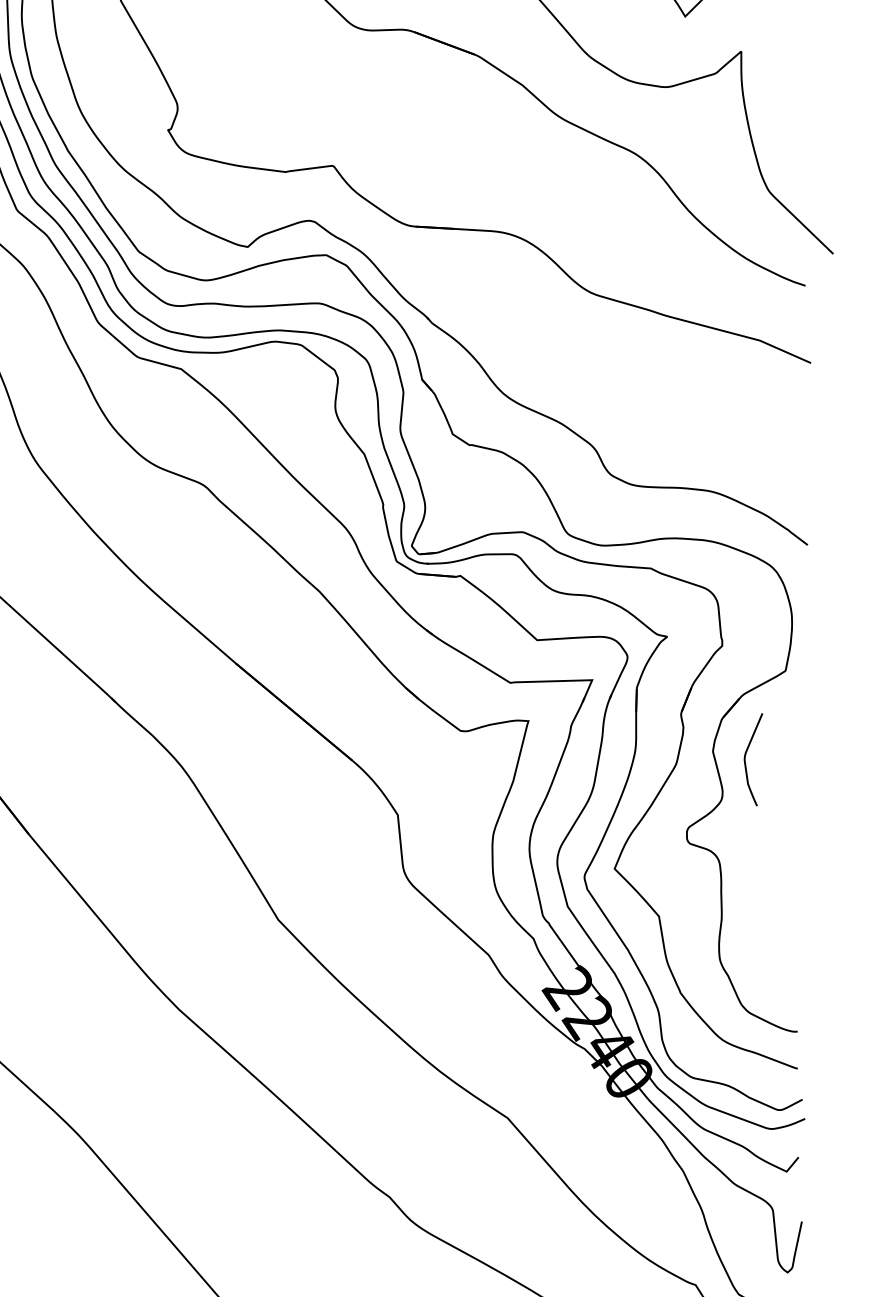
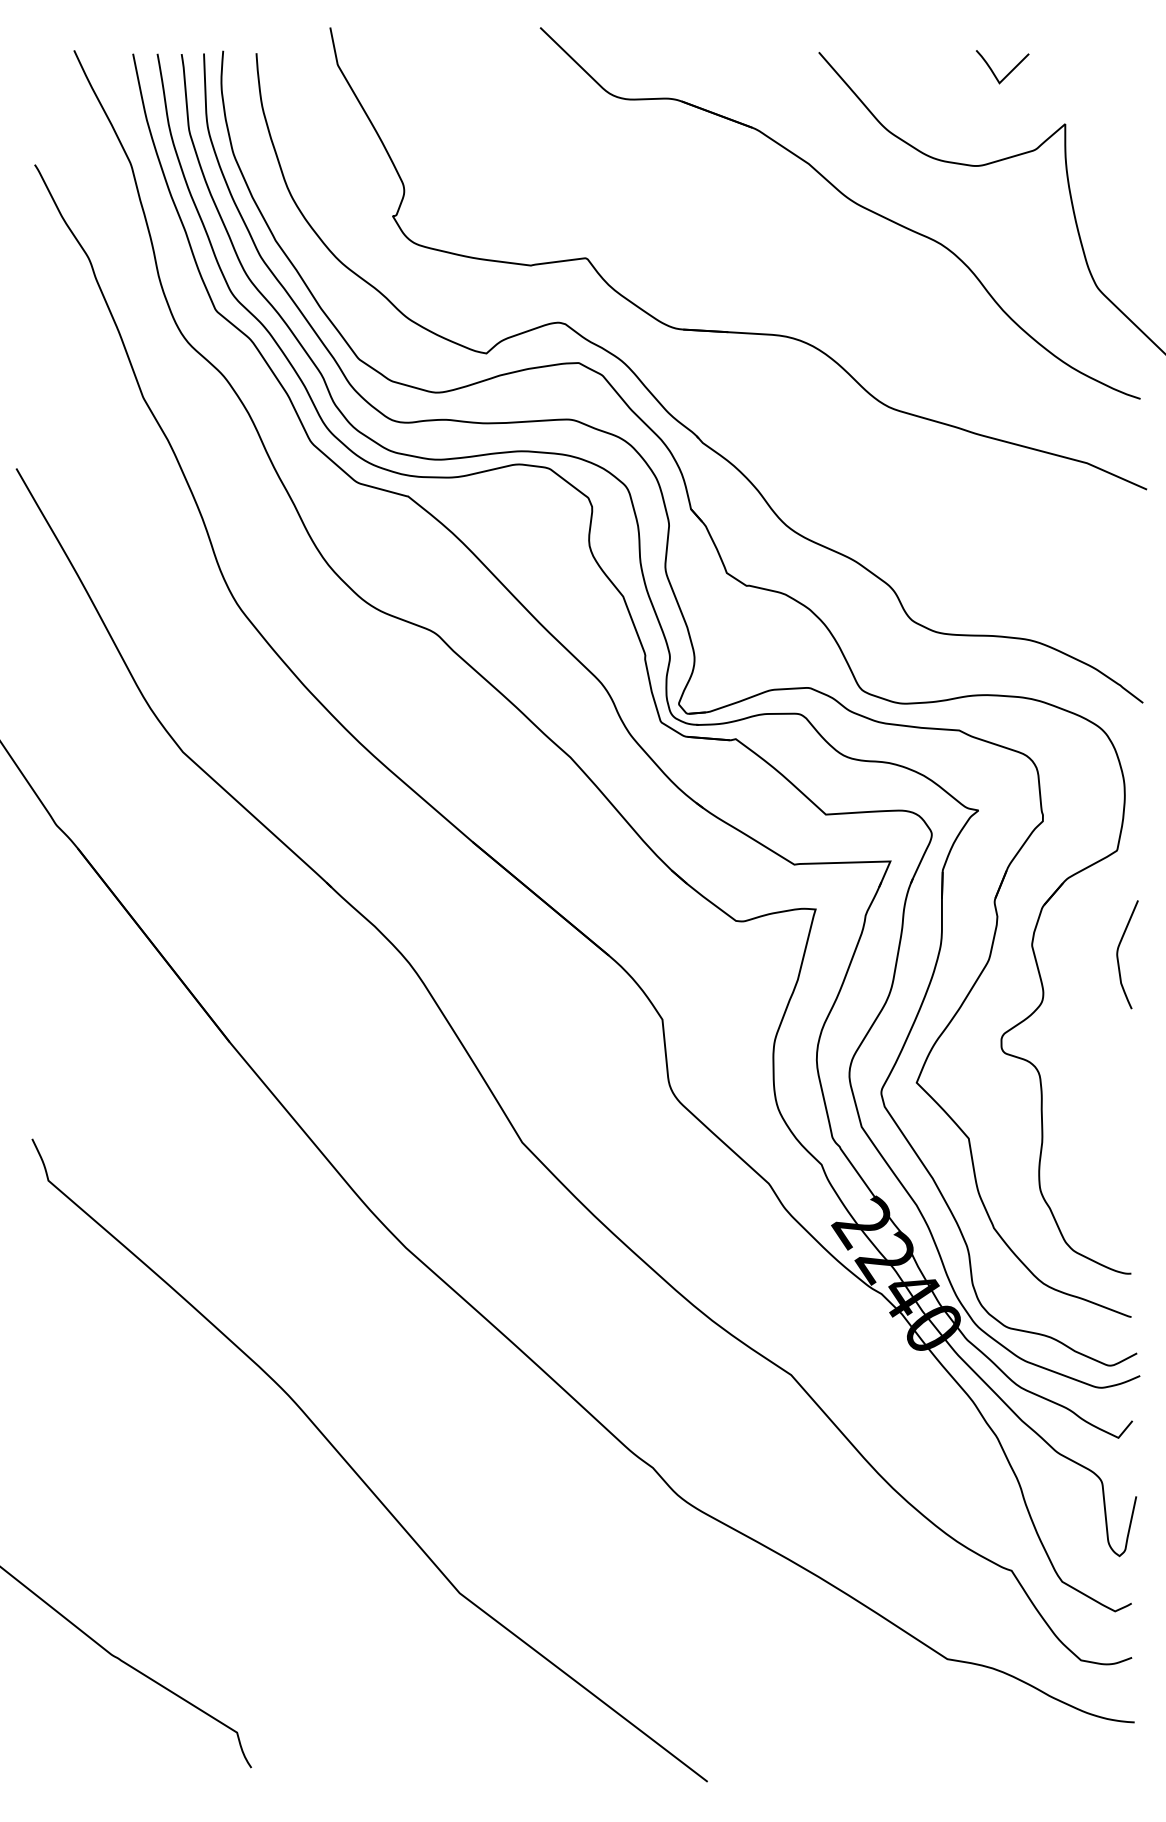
curve: (745, 759) -> (1118, 954), moved

